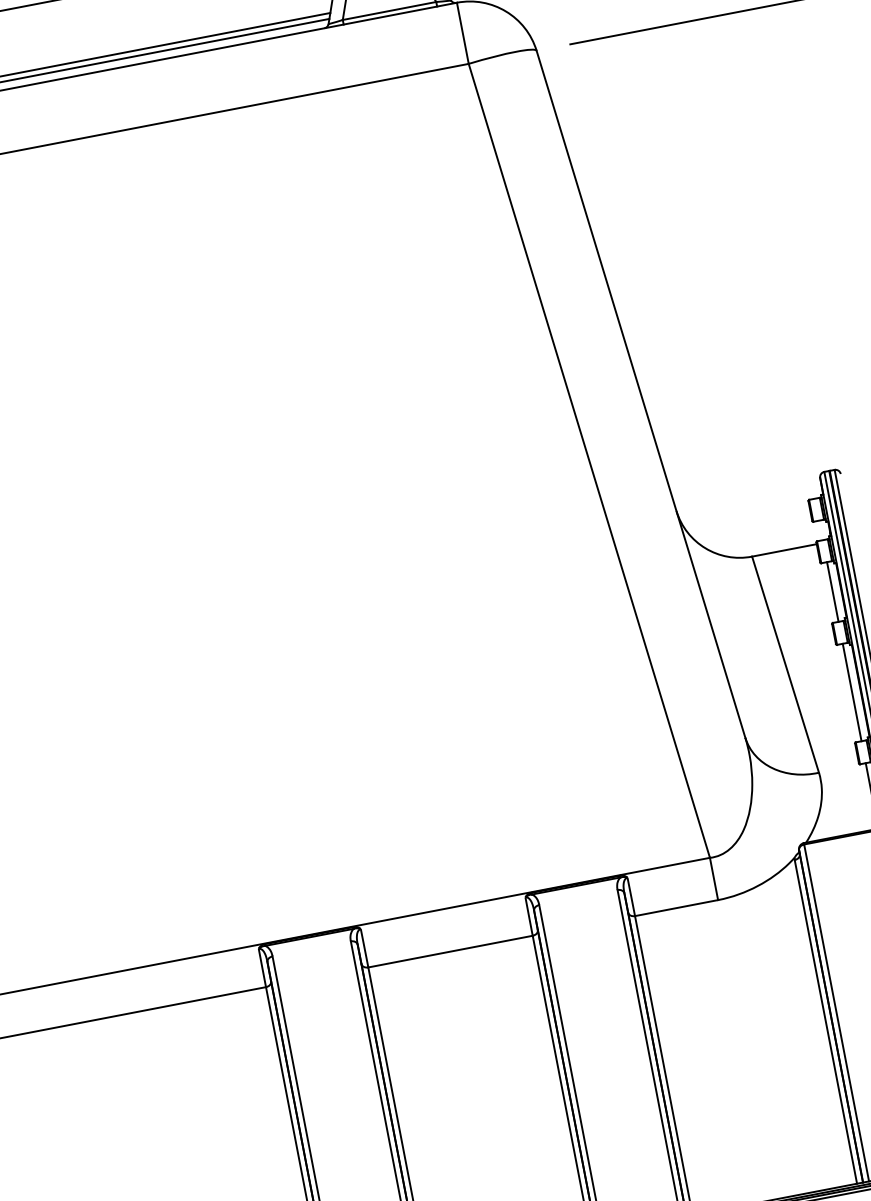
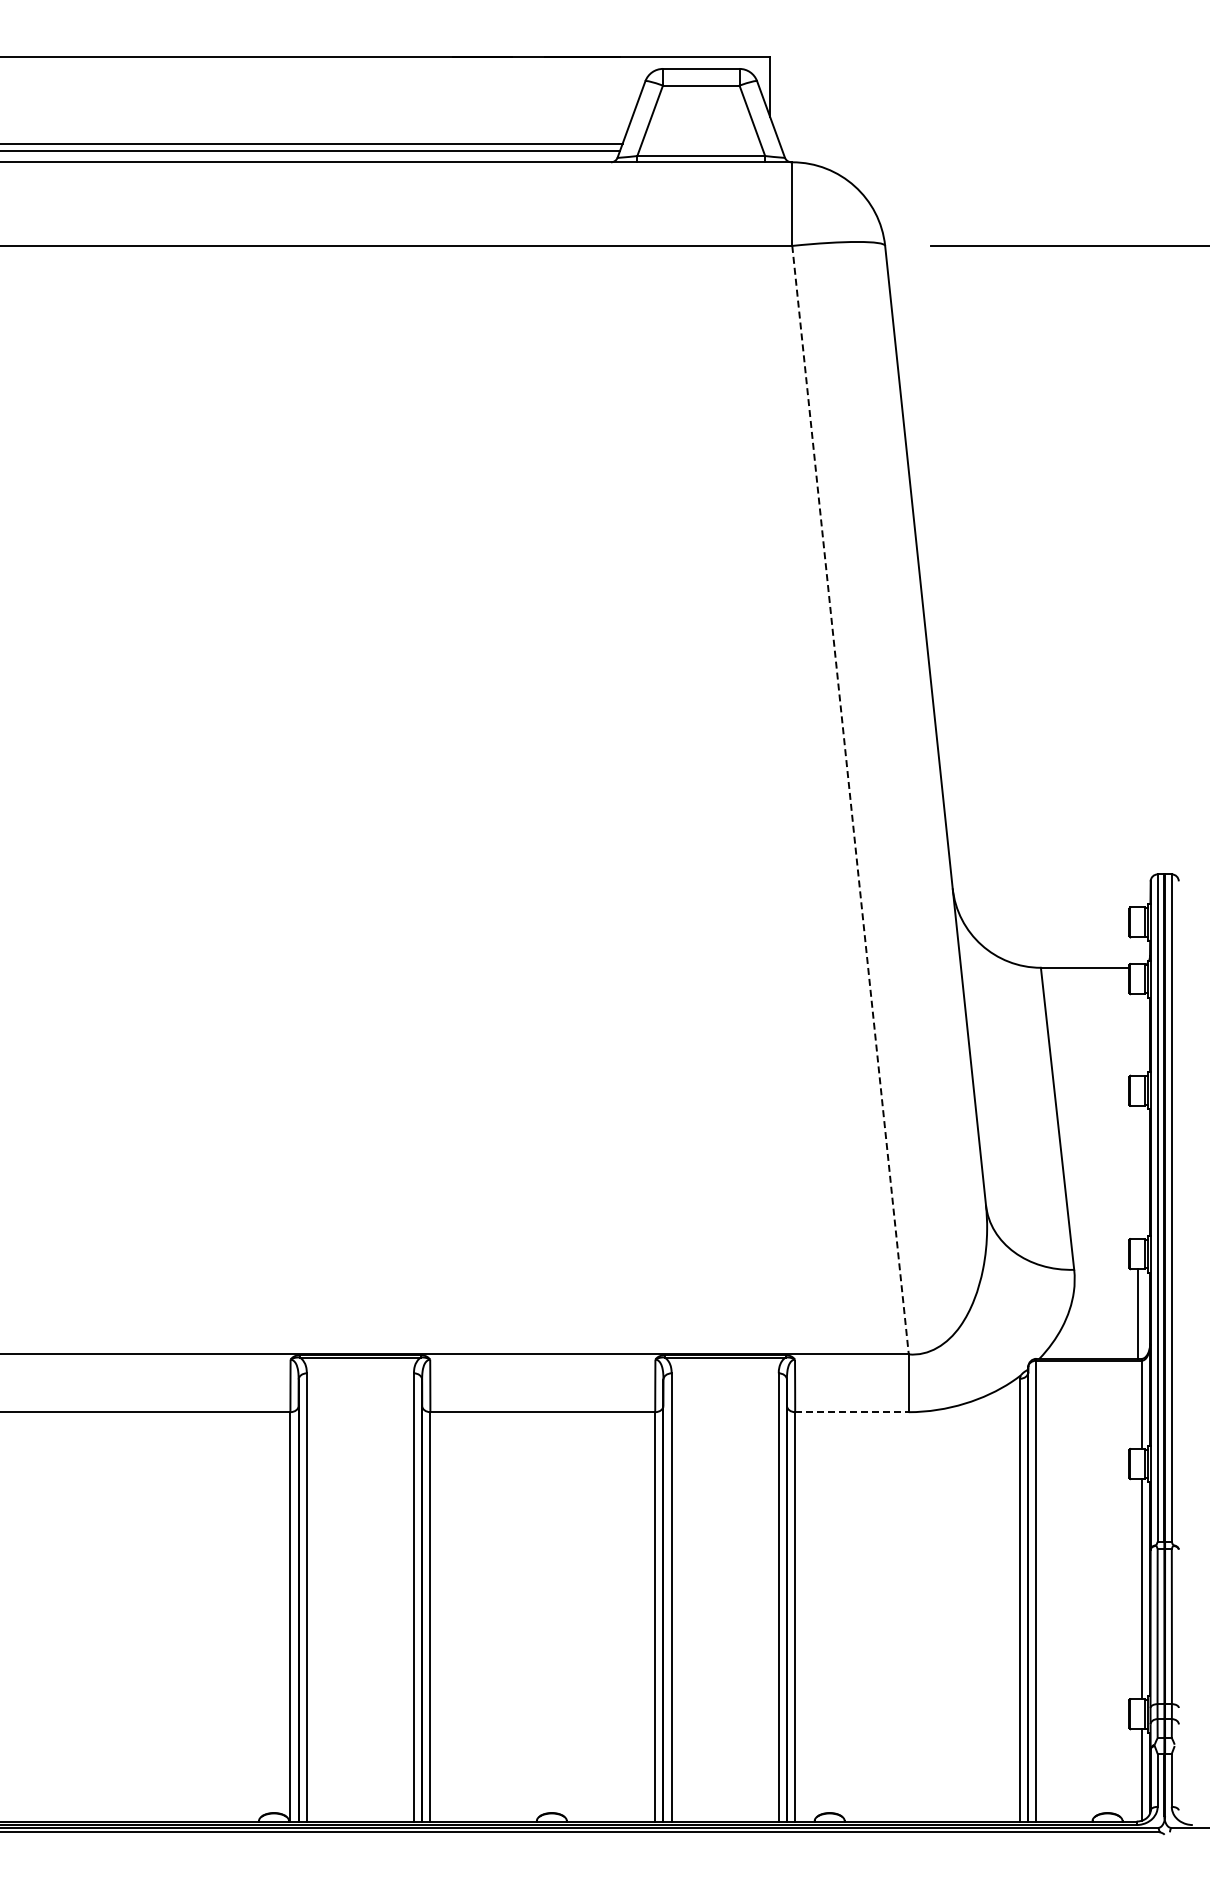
line: (589, 461) -> (850, 800), solid -> dashed
line: (832, 591) -> (1138, 1034), removed
line: (852, 692) -> (1138, 1172), removed
line: (676, 908) -> (851, 1412), solid -> dashed

